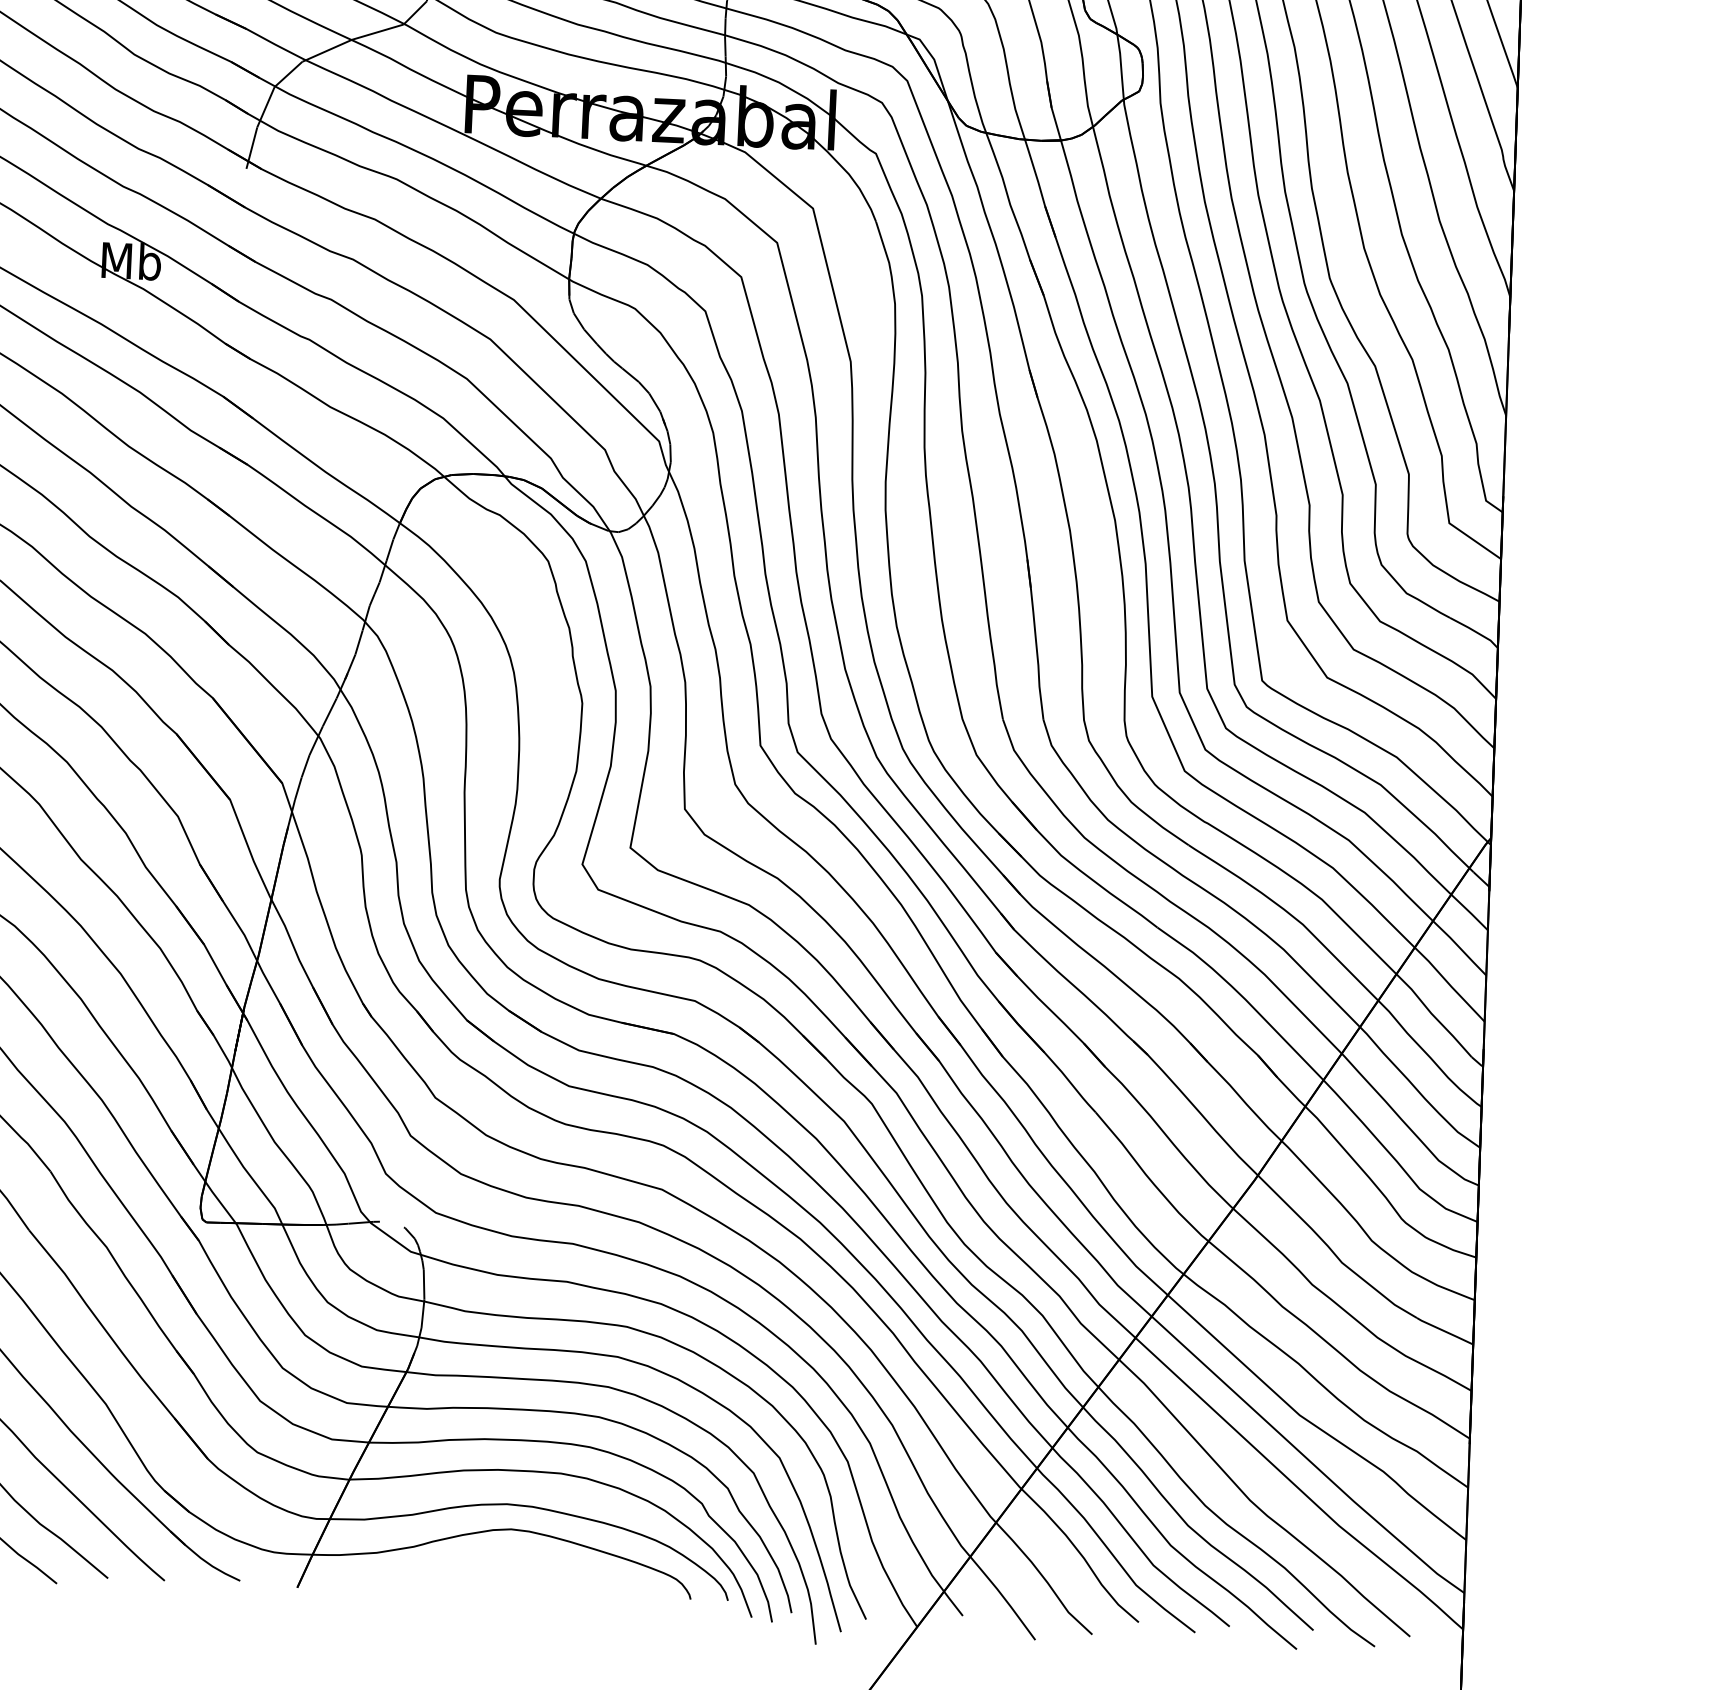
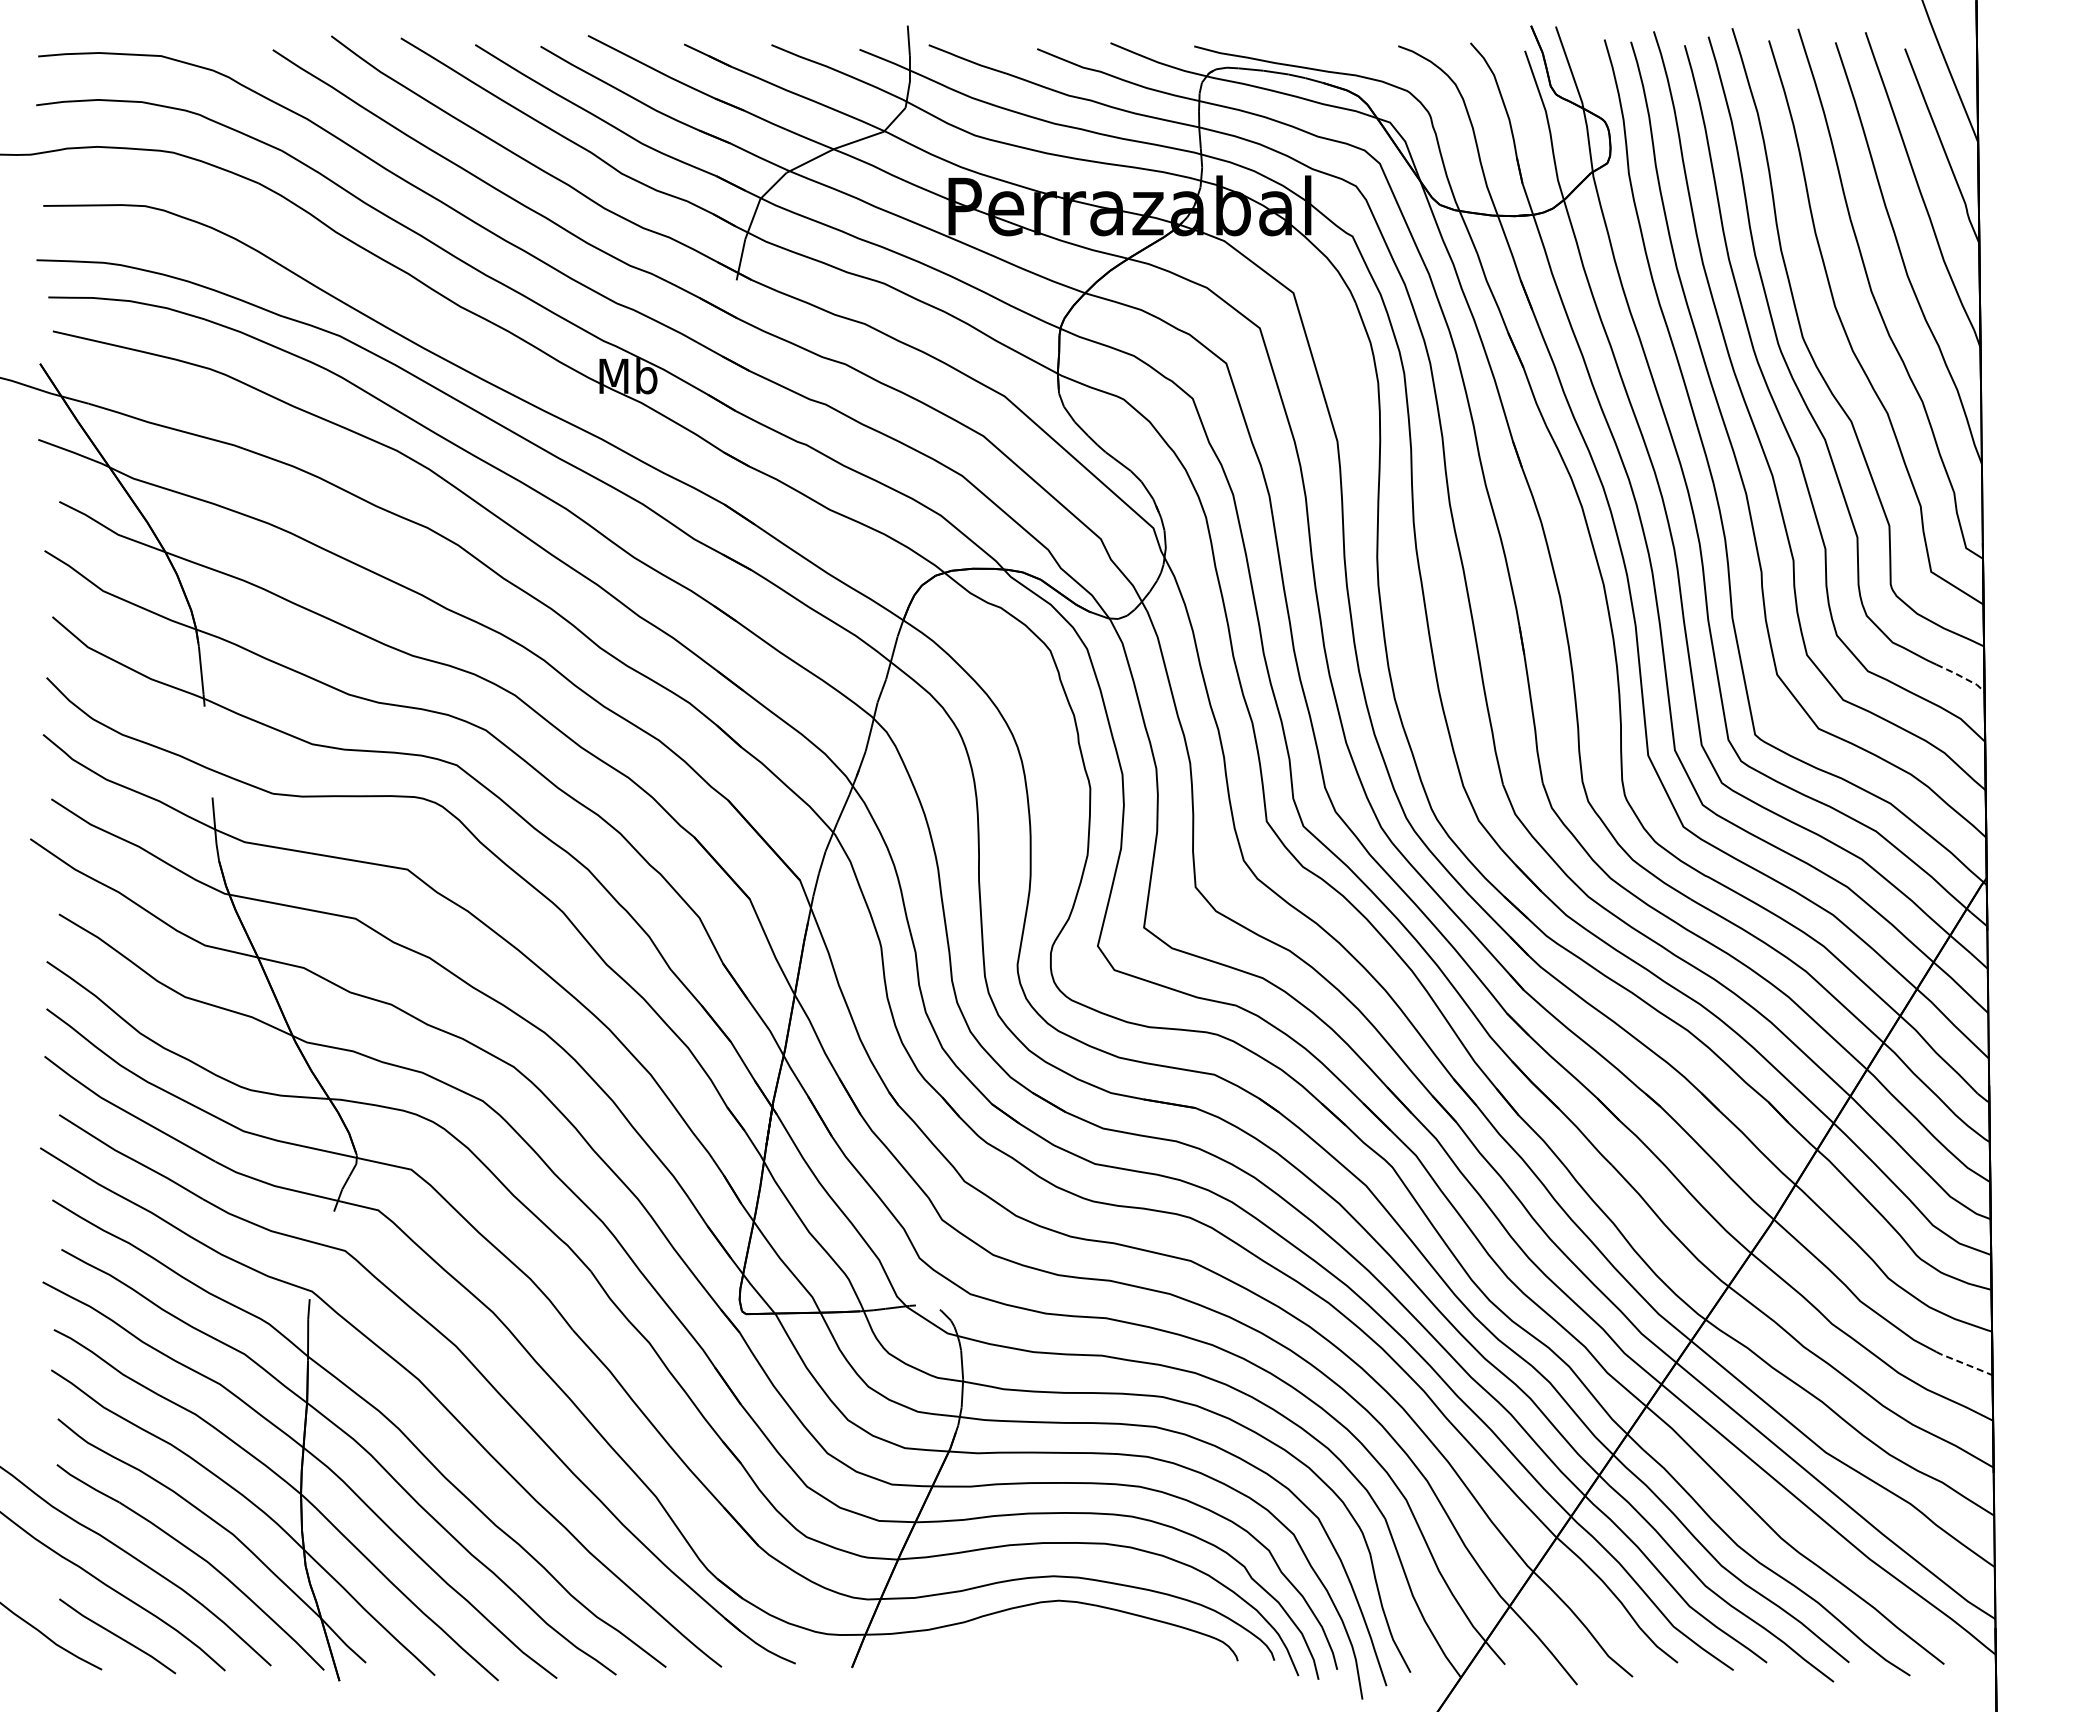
line: (1476, 632) -> (1962, 677), solid -> dashed
line: (1445, 1331) -> (1964, 1363), solid -> dashed

